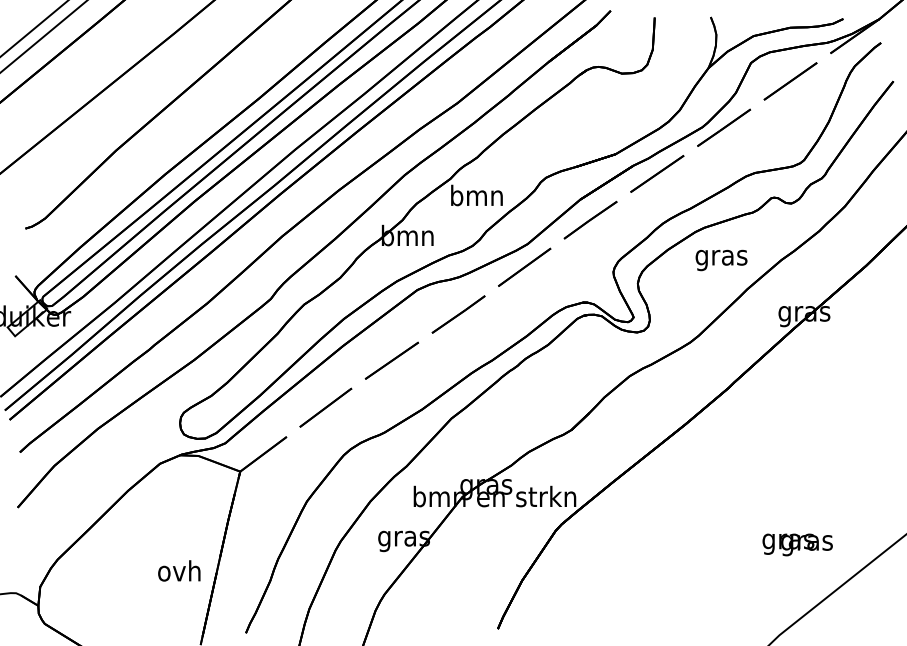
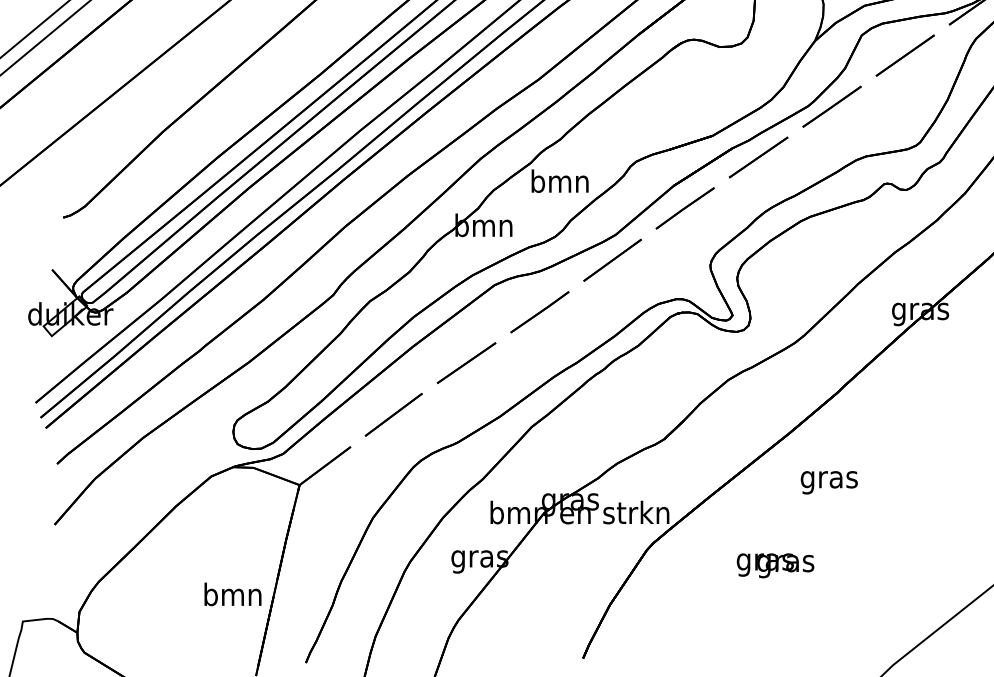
text: (721, 260) -> (829, 482), moved
text: (797, 544) -> (775, 565), moved
text: (179, 570) -> (232, 593), ovh -> bmn

